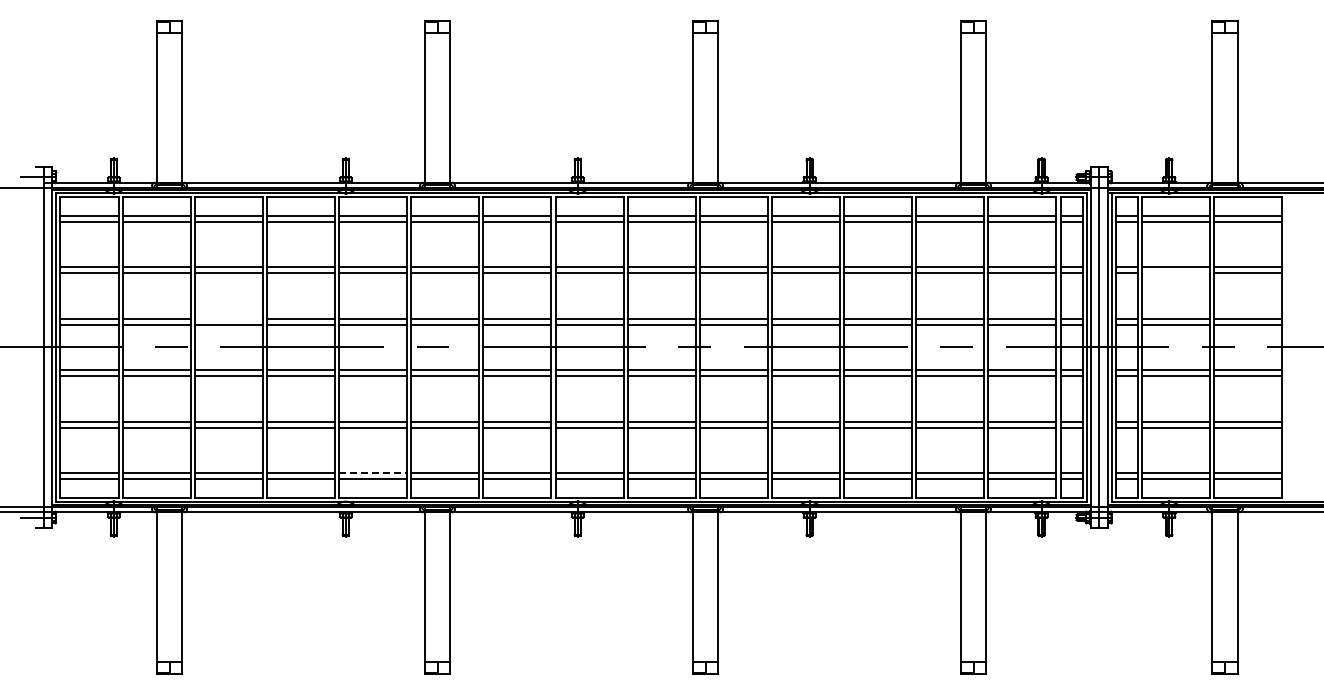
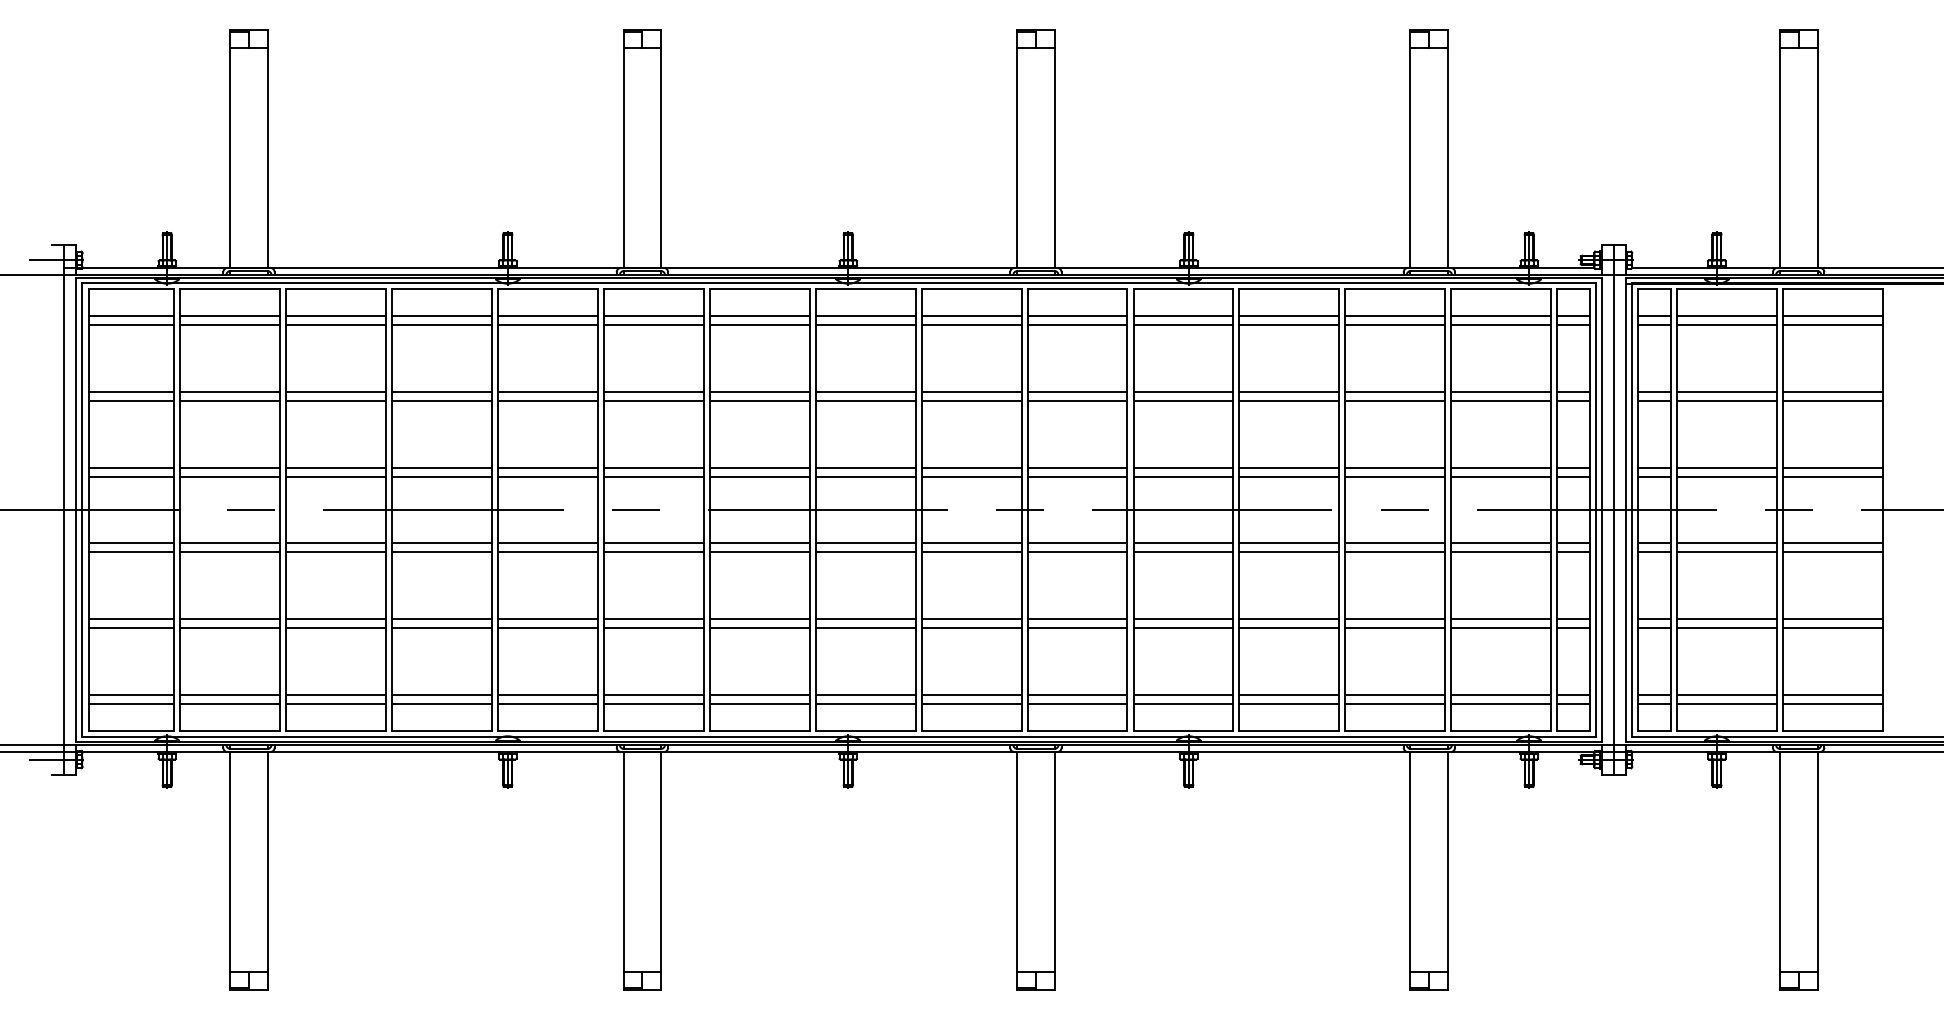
line: (1176, 273) -> (1727, 401), added
line: (228, 318) -> (335, 467), added
line: (373, 473) -> (548, 695), dashed -> solid

